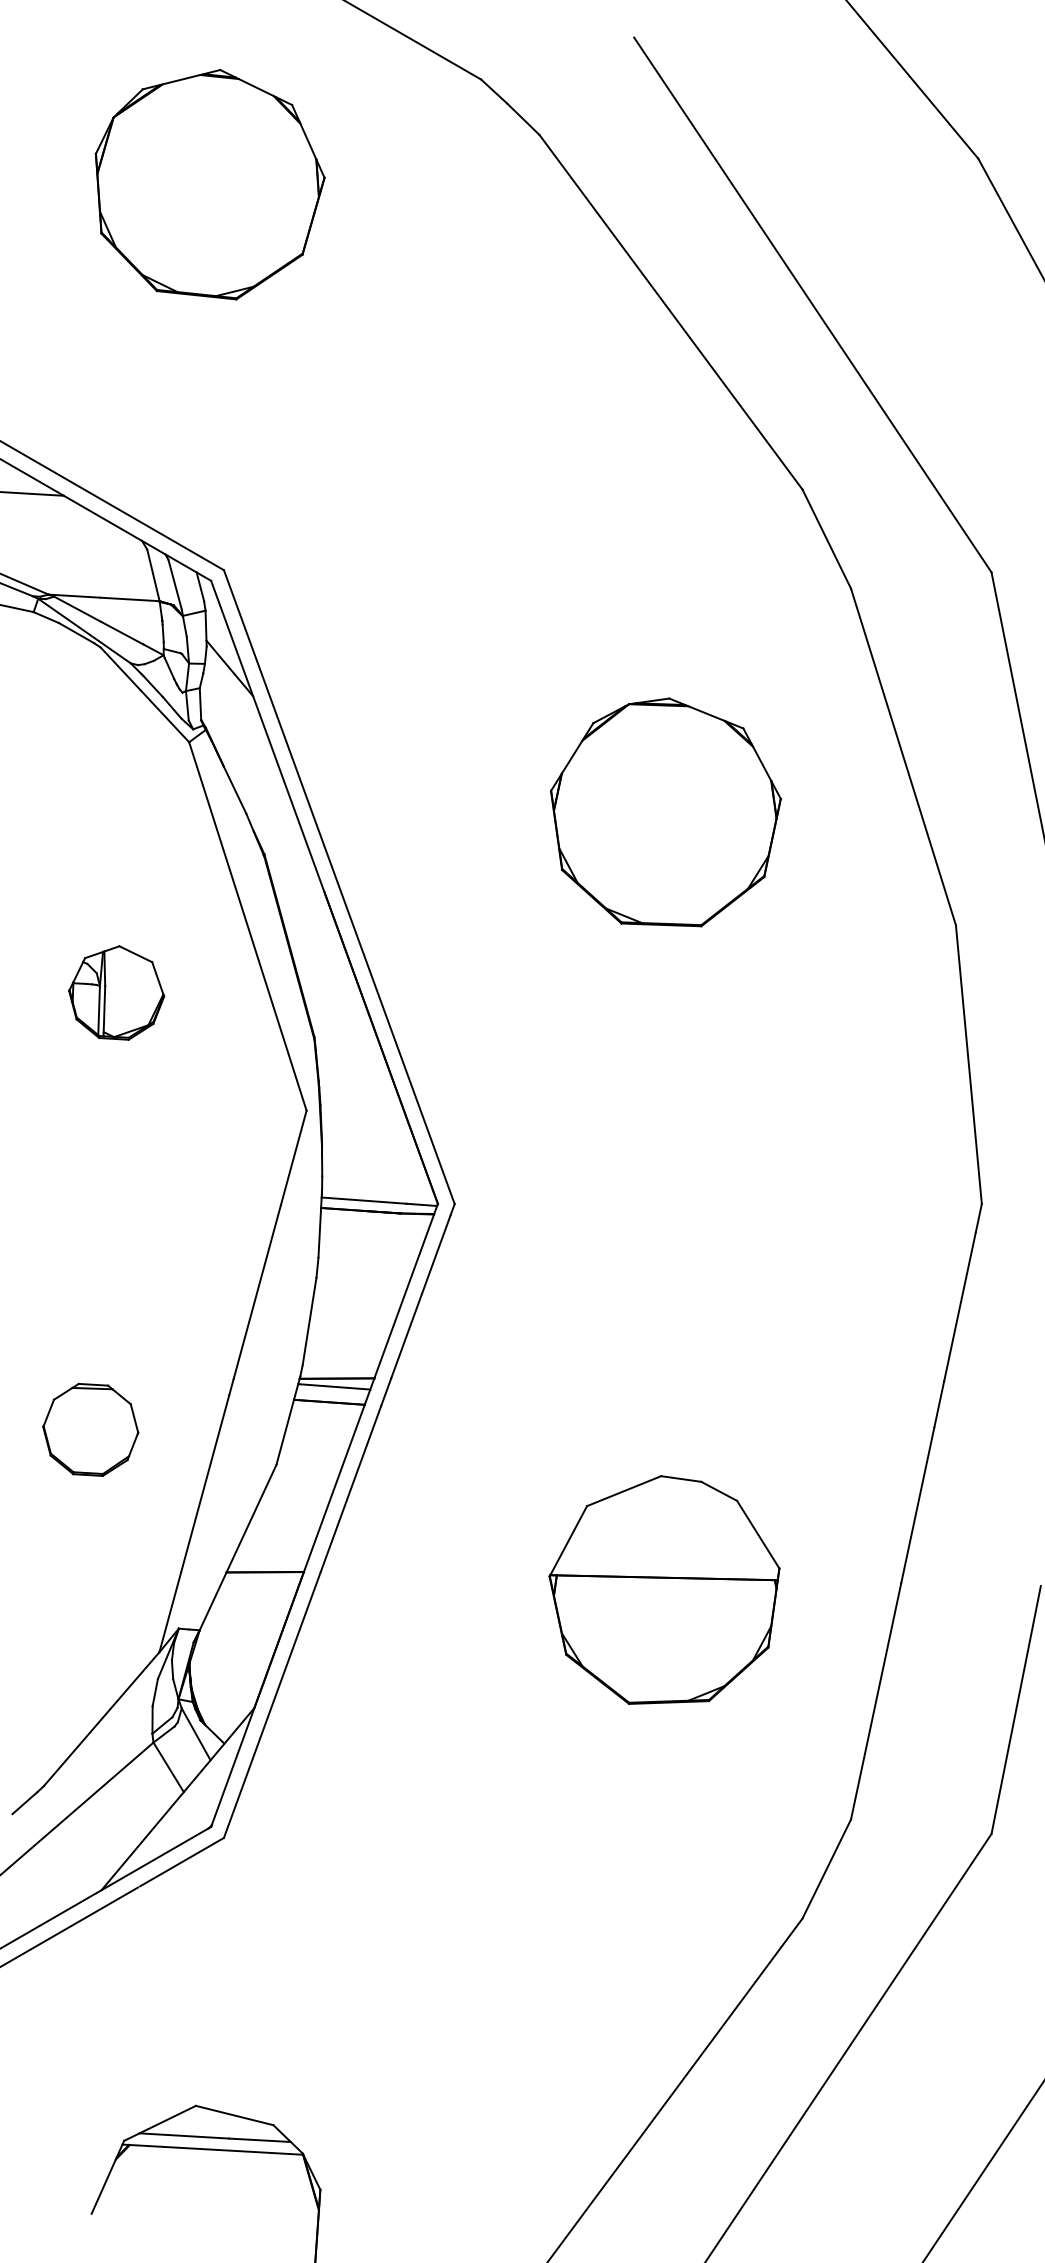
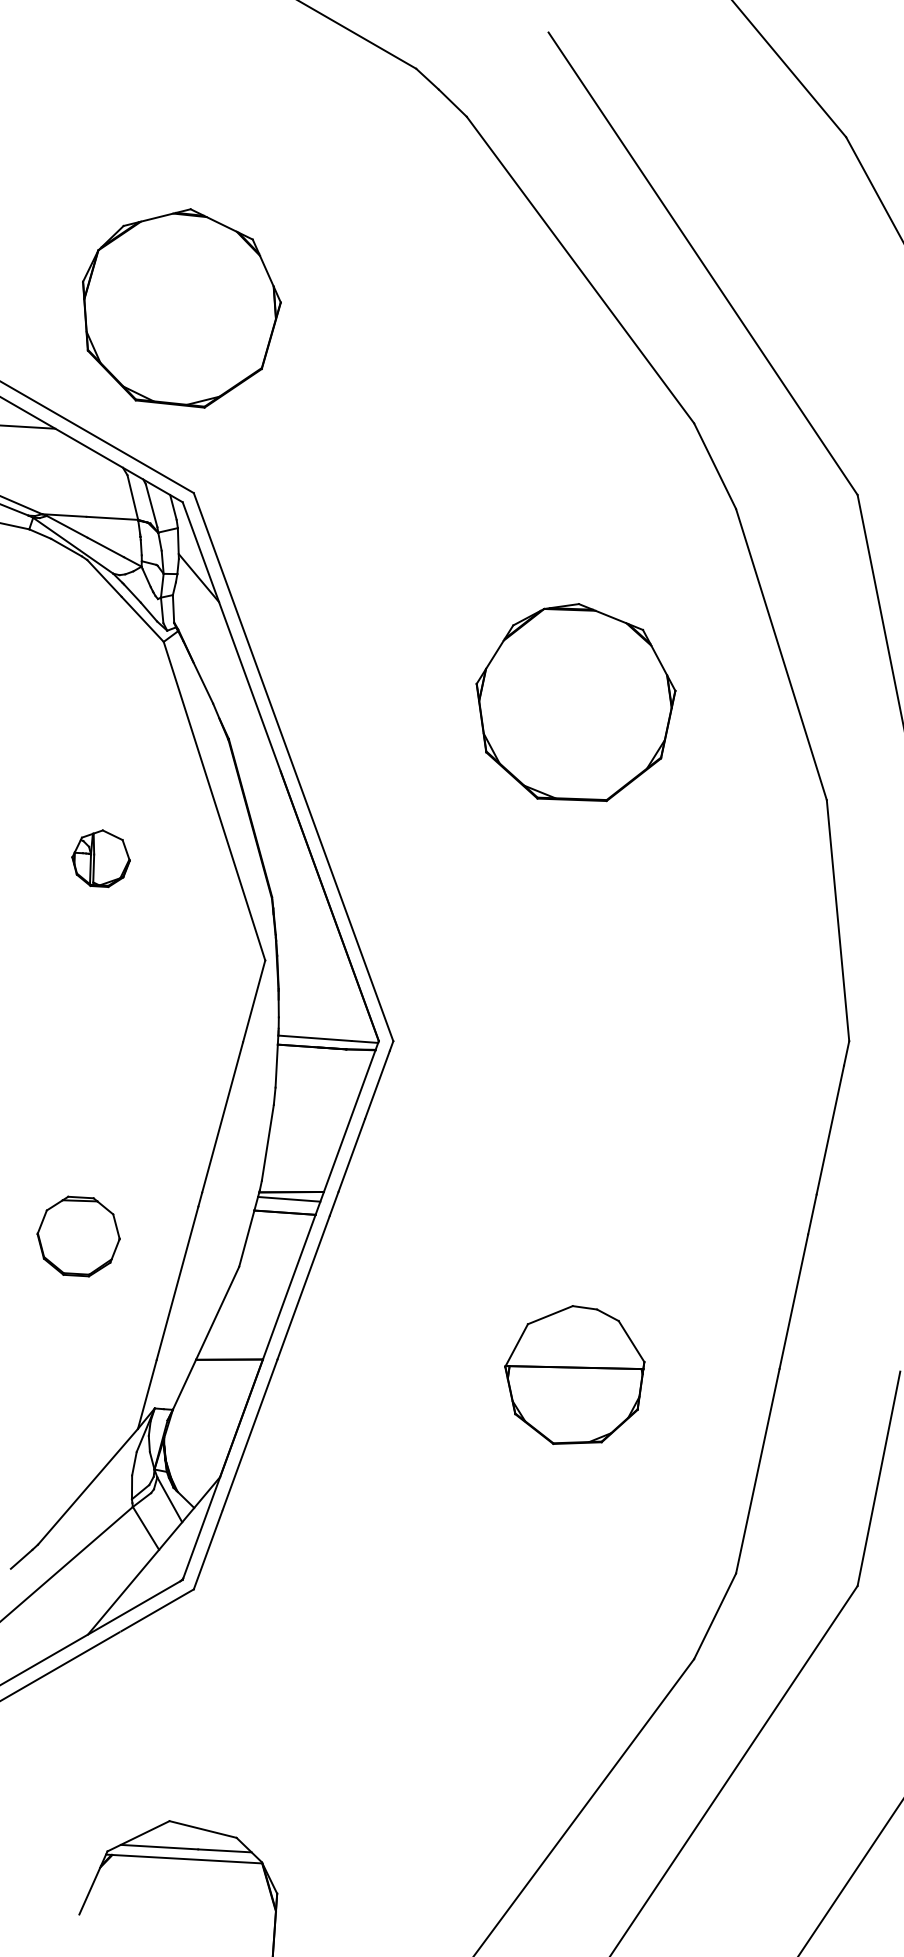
part: (209, 184) -> (181, 308), moved
part: (116, 992) -> (100, 858), size x0.7
part: (664, 1589) -> (574, 1374), size x0.7

